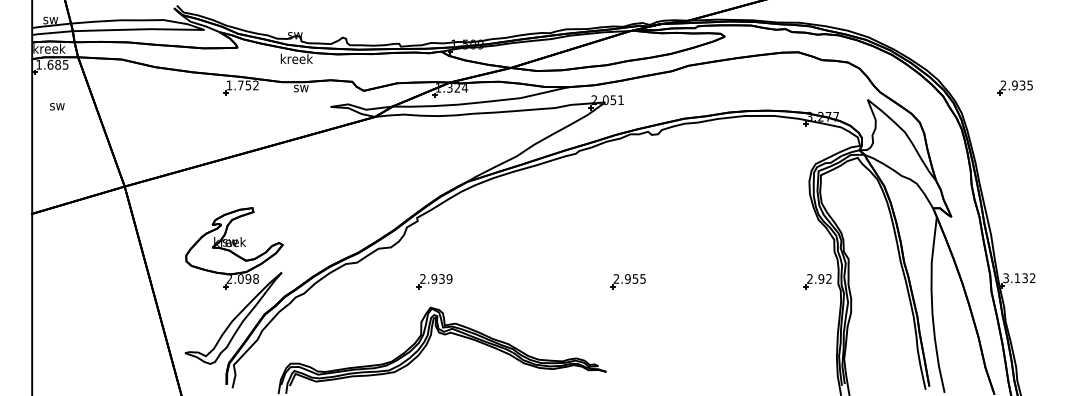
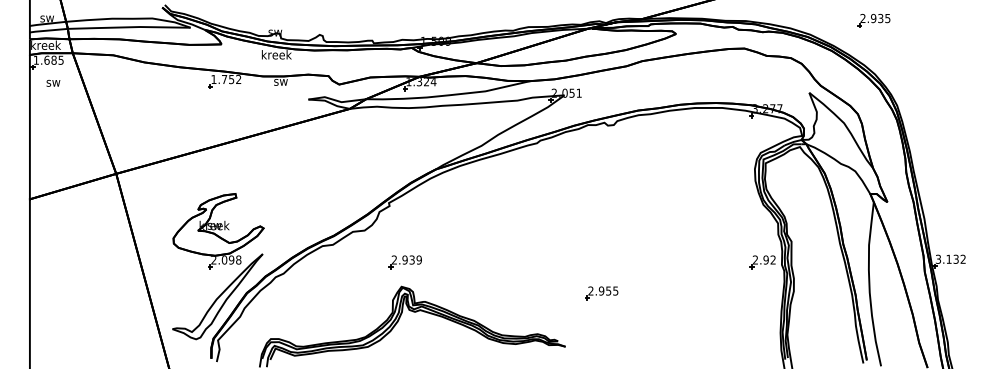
part: (1014, 87) -> (873, 20), moved
text: (57, 105) -> (53, 82), moved
part: (627, 281) -> (601, 293), moved

